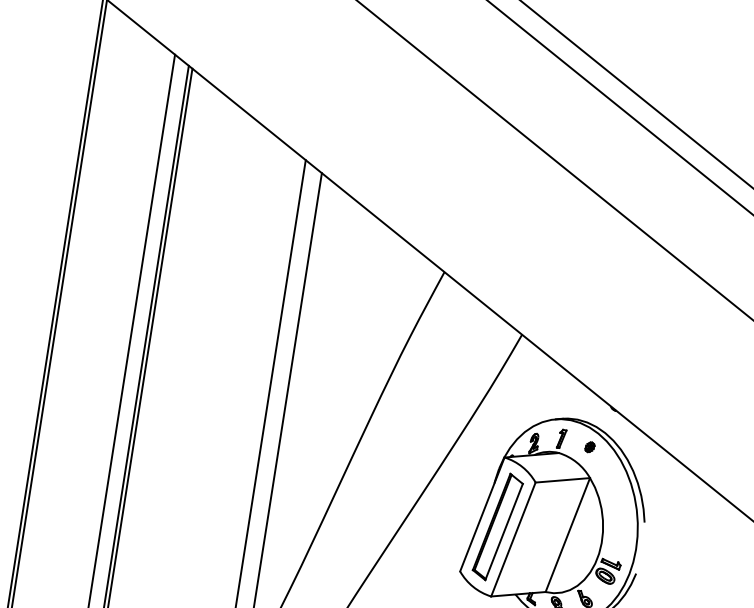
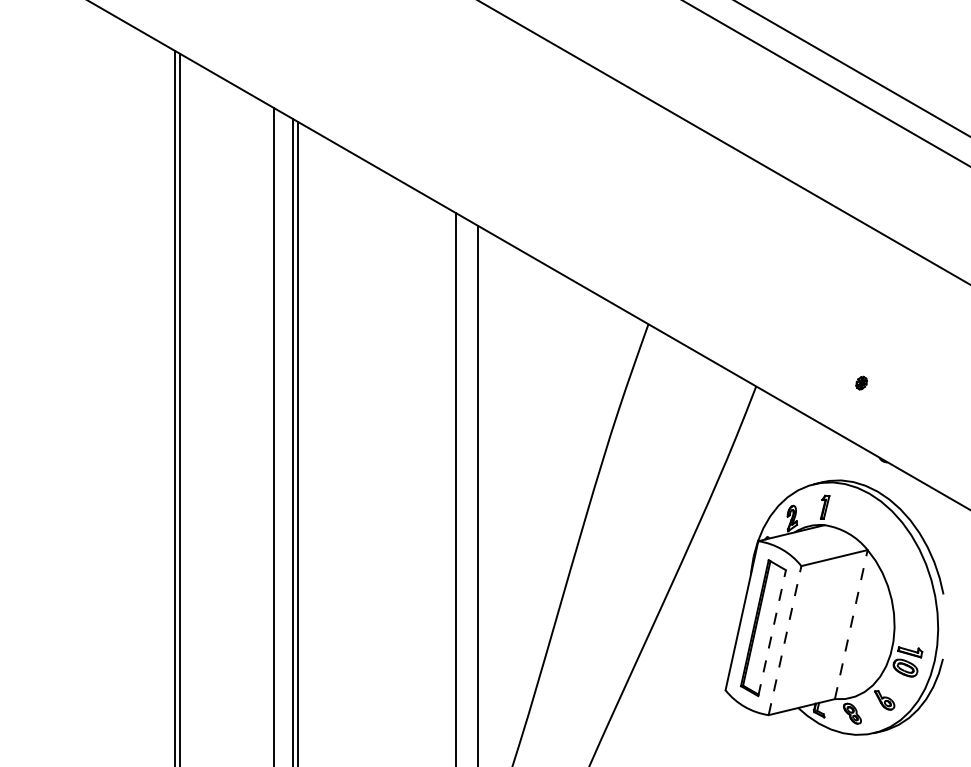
part: (589, 446) -> (861, 382), moved
line: (504, 531) -> (772, 632), solid -> dashed
line: (568, 535) -> (851, 624), solid -> dashed
line: (513, 539) -> (785, 640), solid -> dashed

